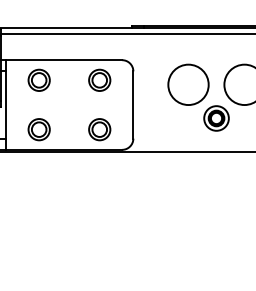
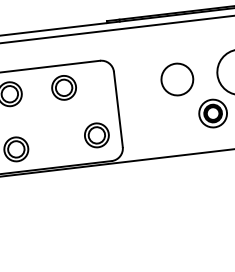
part: (99, 79) -> (63, 86), moved
circle: (188, 84) -> (177, 79), size x0.7
part: (99, 129) -> (96, 135), moved

